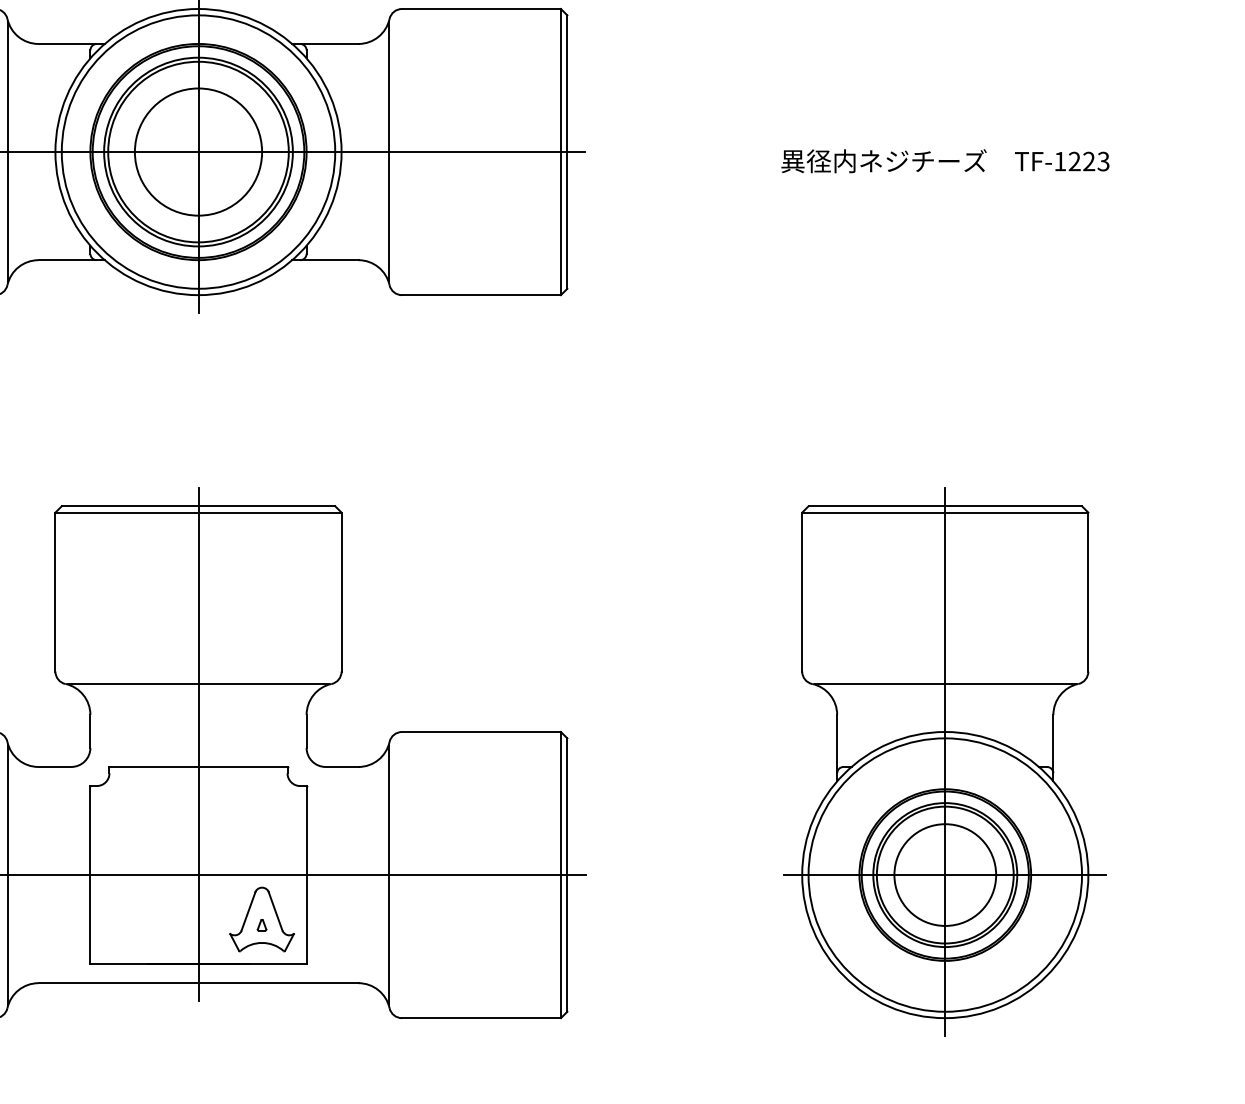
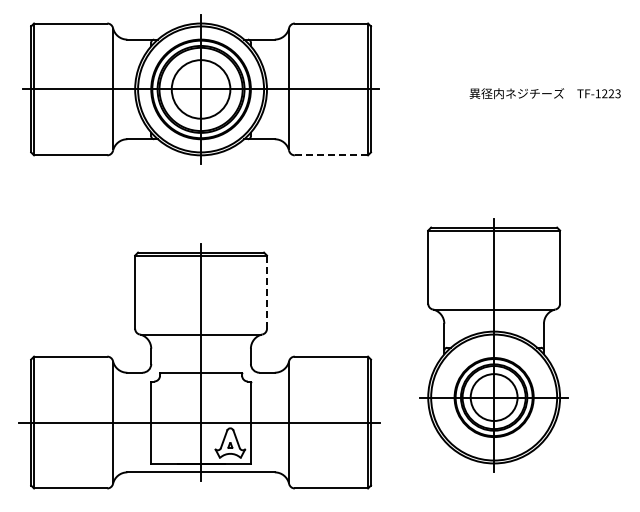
line: (481, 295) -> (331, 155), solid -> dashed
line: (342, 592) -> (267, 292), solid -> dashed
part: (943, 762) -> (493, 345), moved

